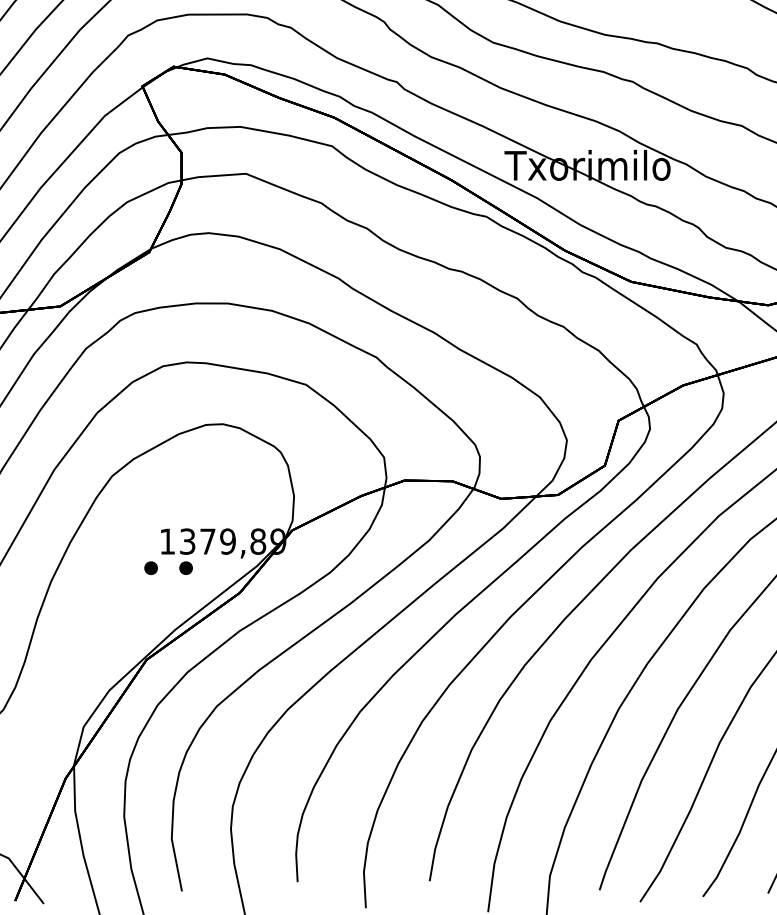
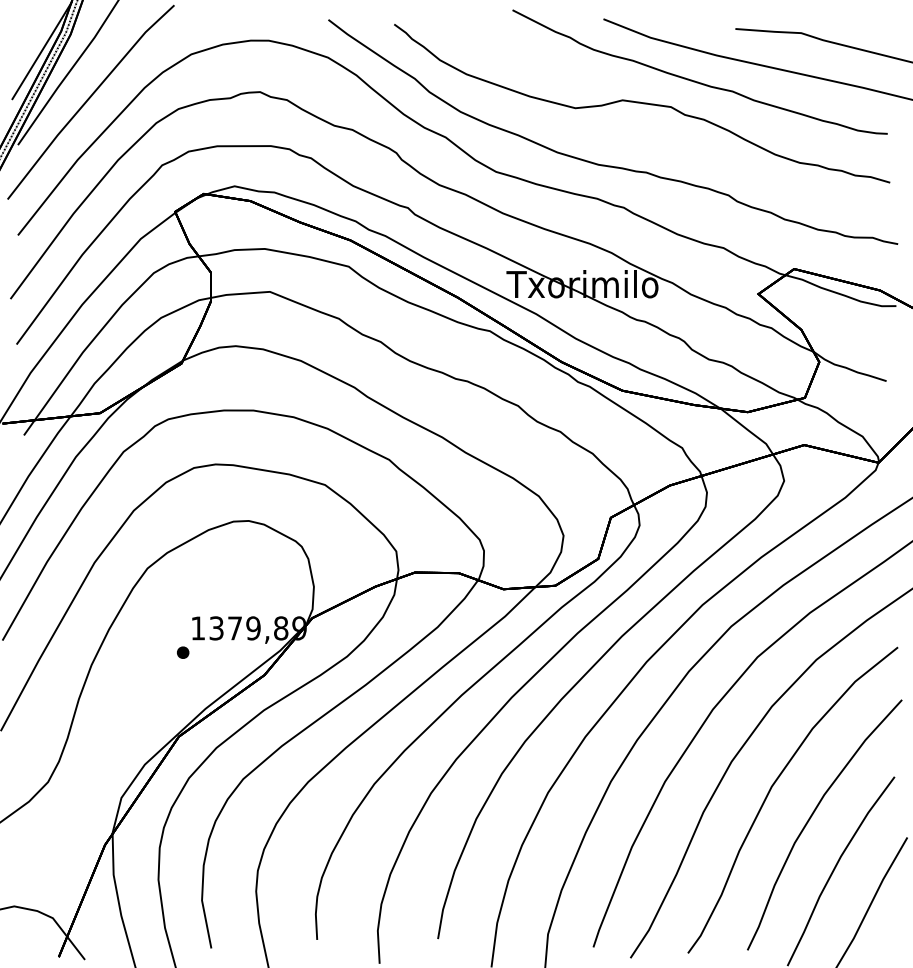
part: (186, 567) -> (215, 652), removed

